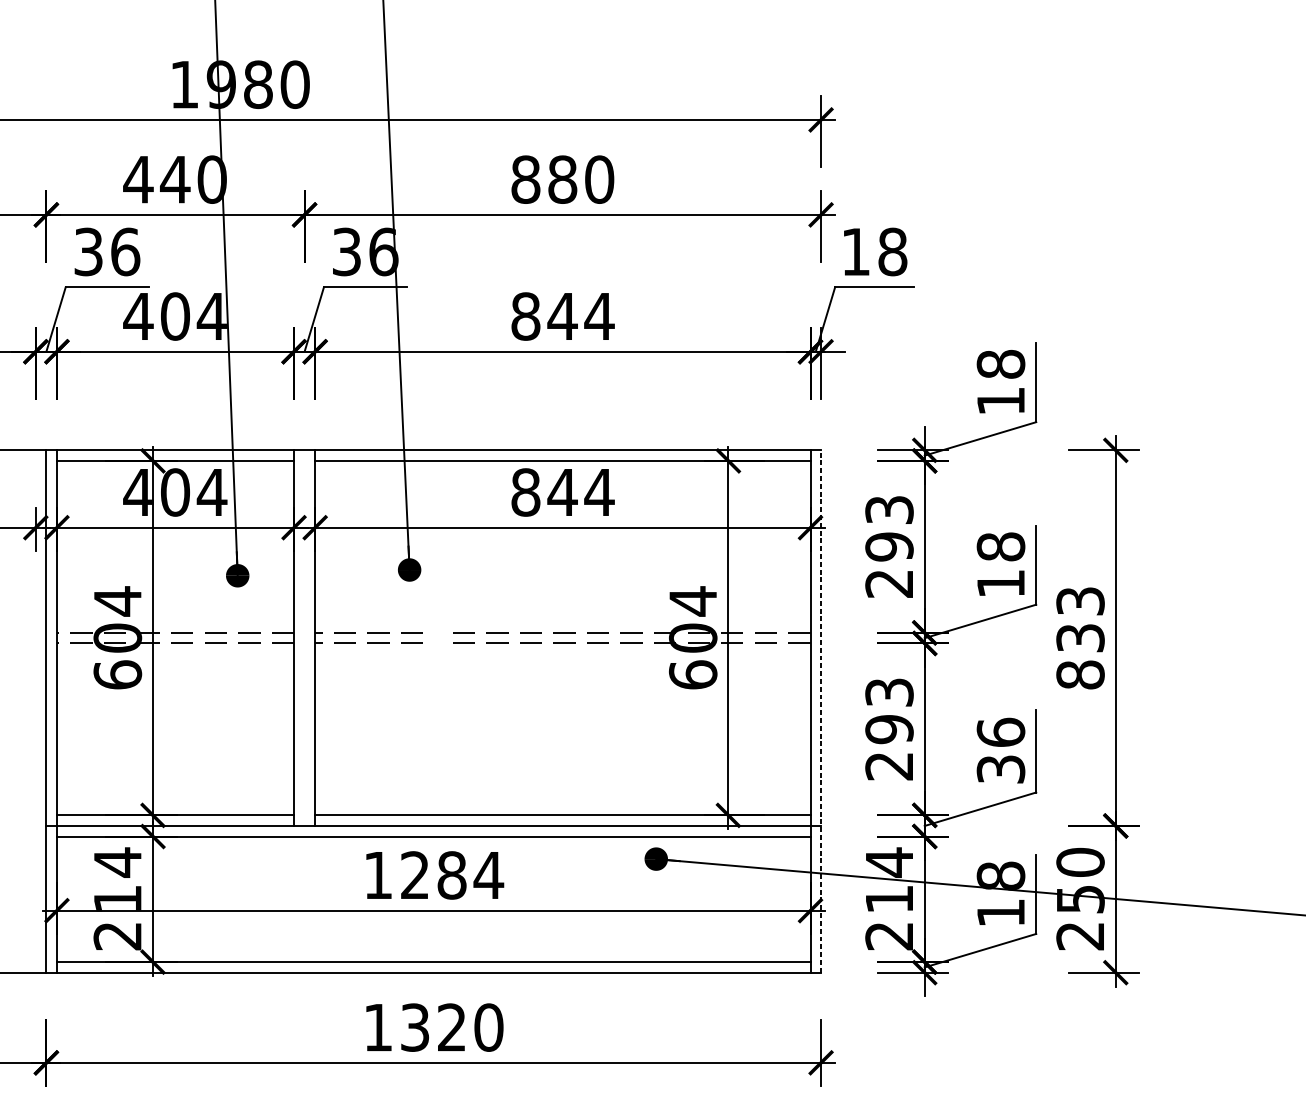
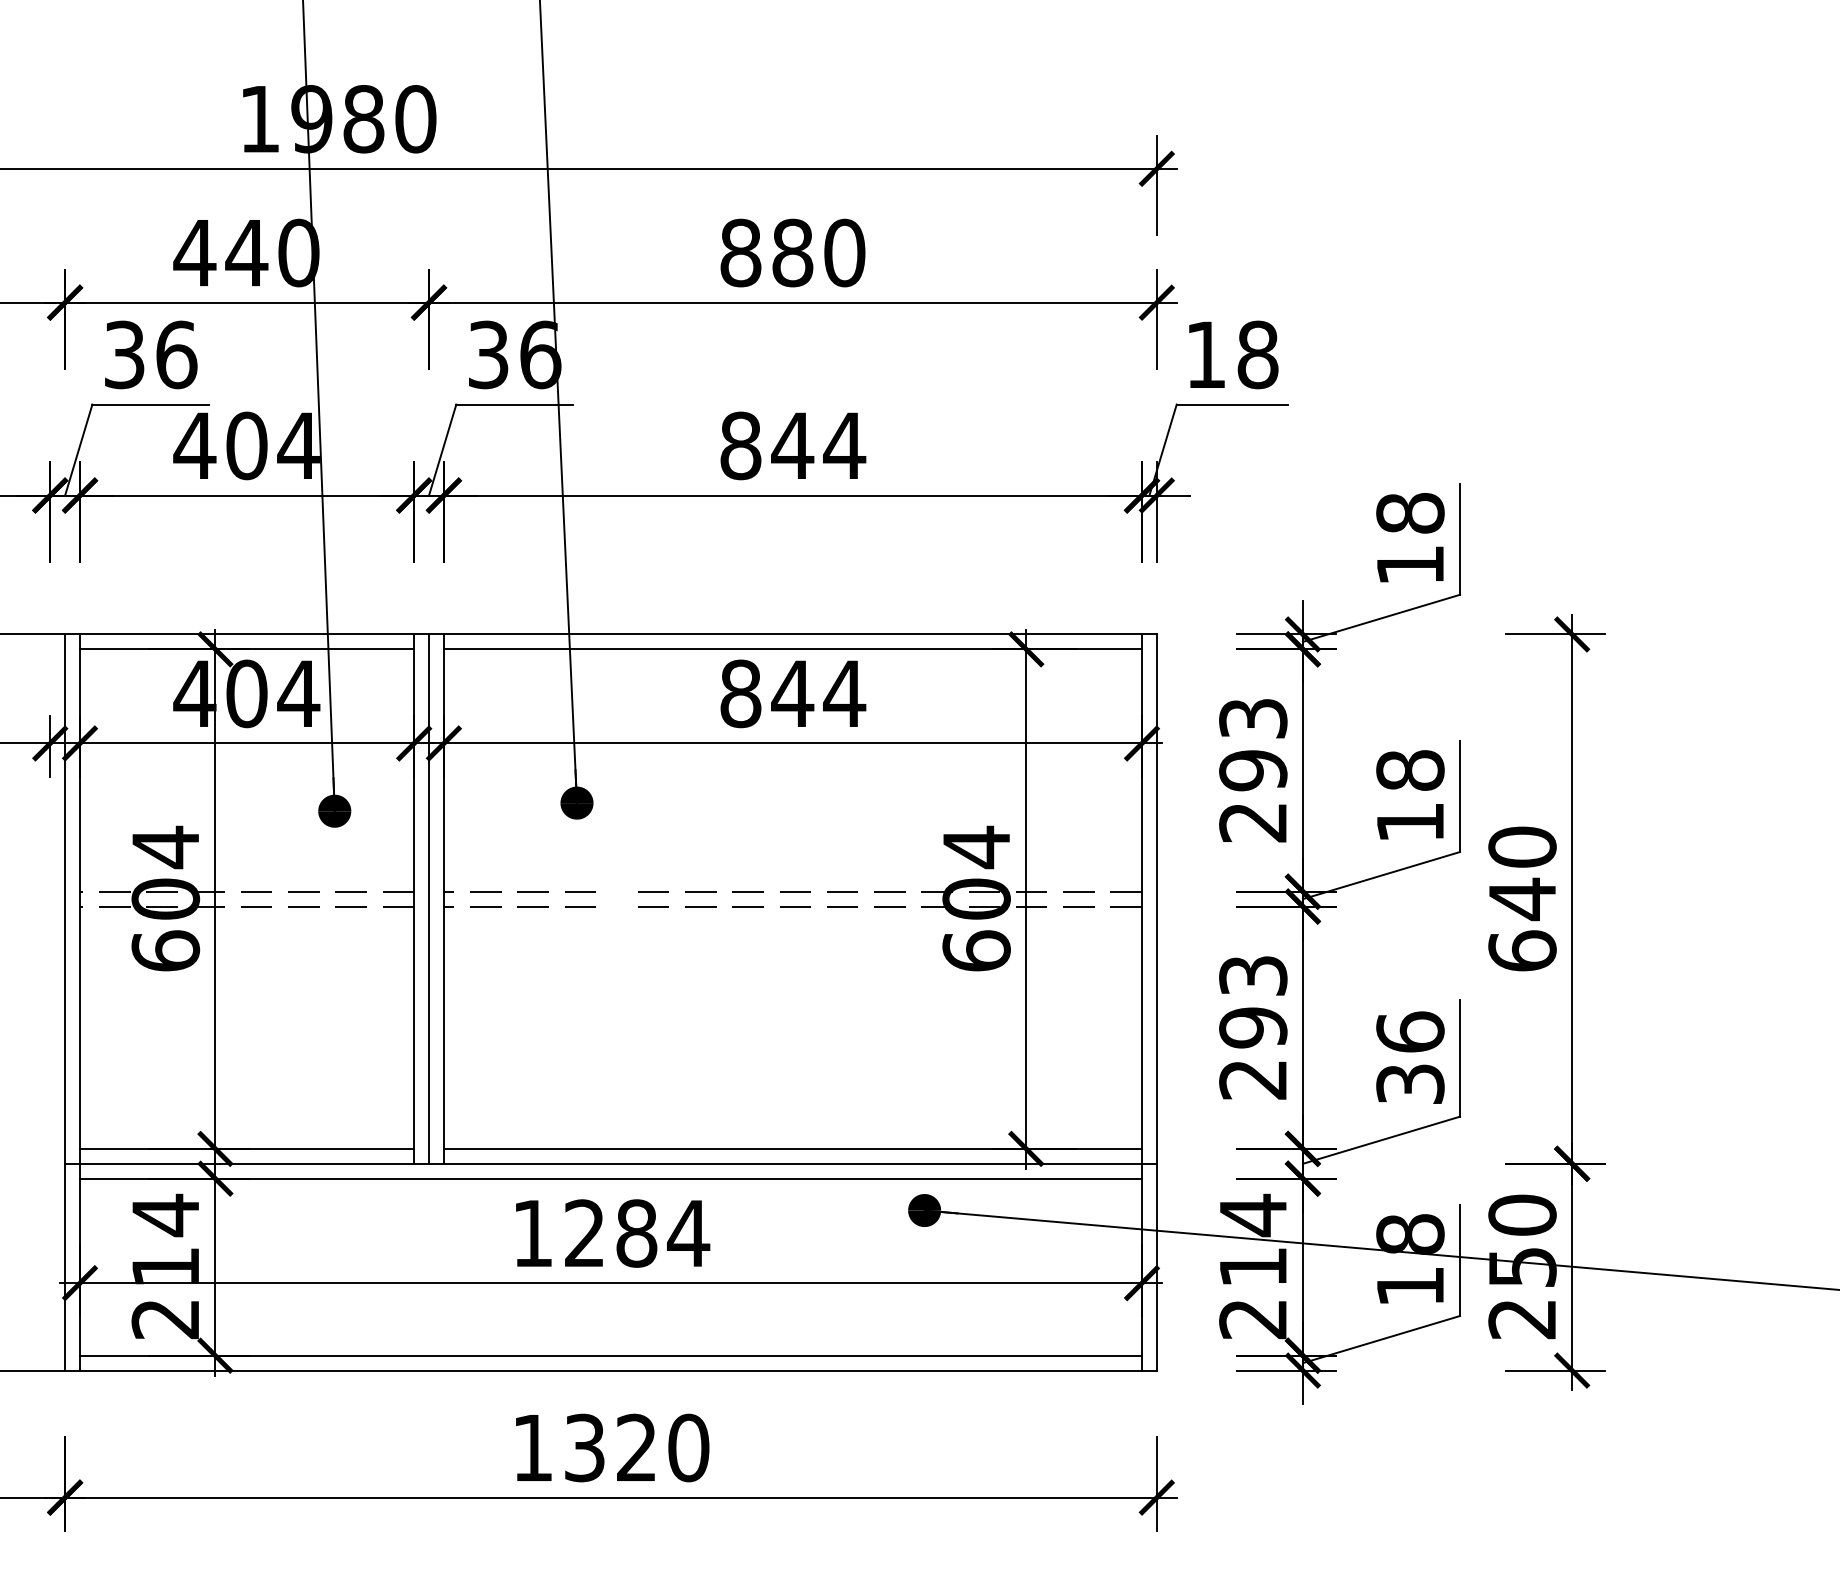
line: (304, 637) -> (429, 898), added
text: (1080, 637) -> (1522, 898), 833 -> 640
line: (820, 711) -> (1156, 1002), dashed -> solid

